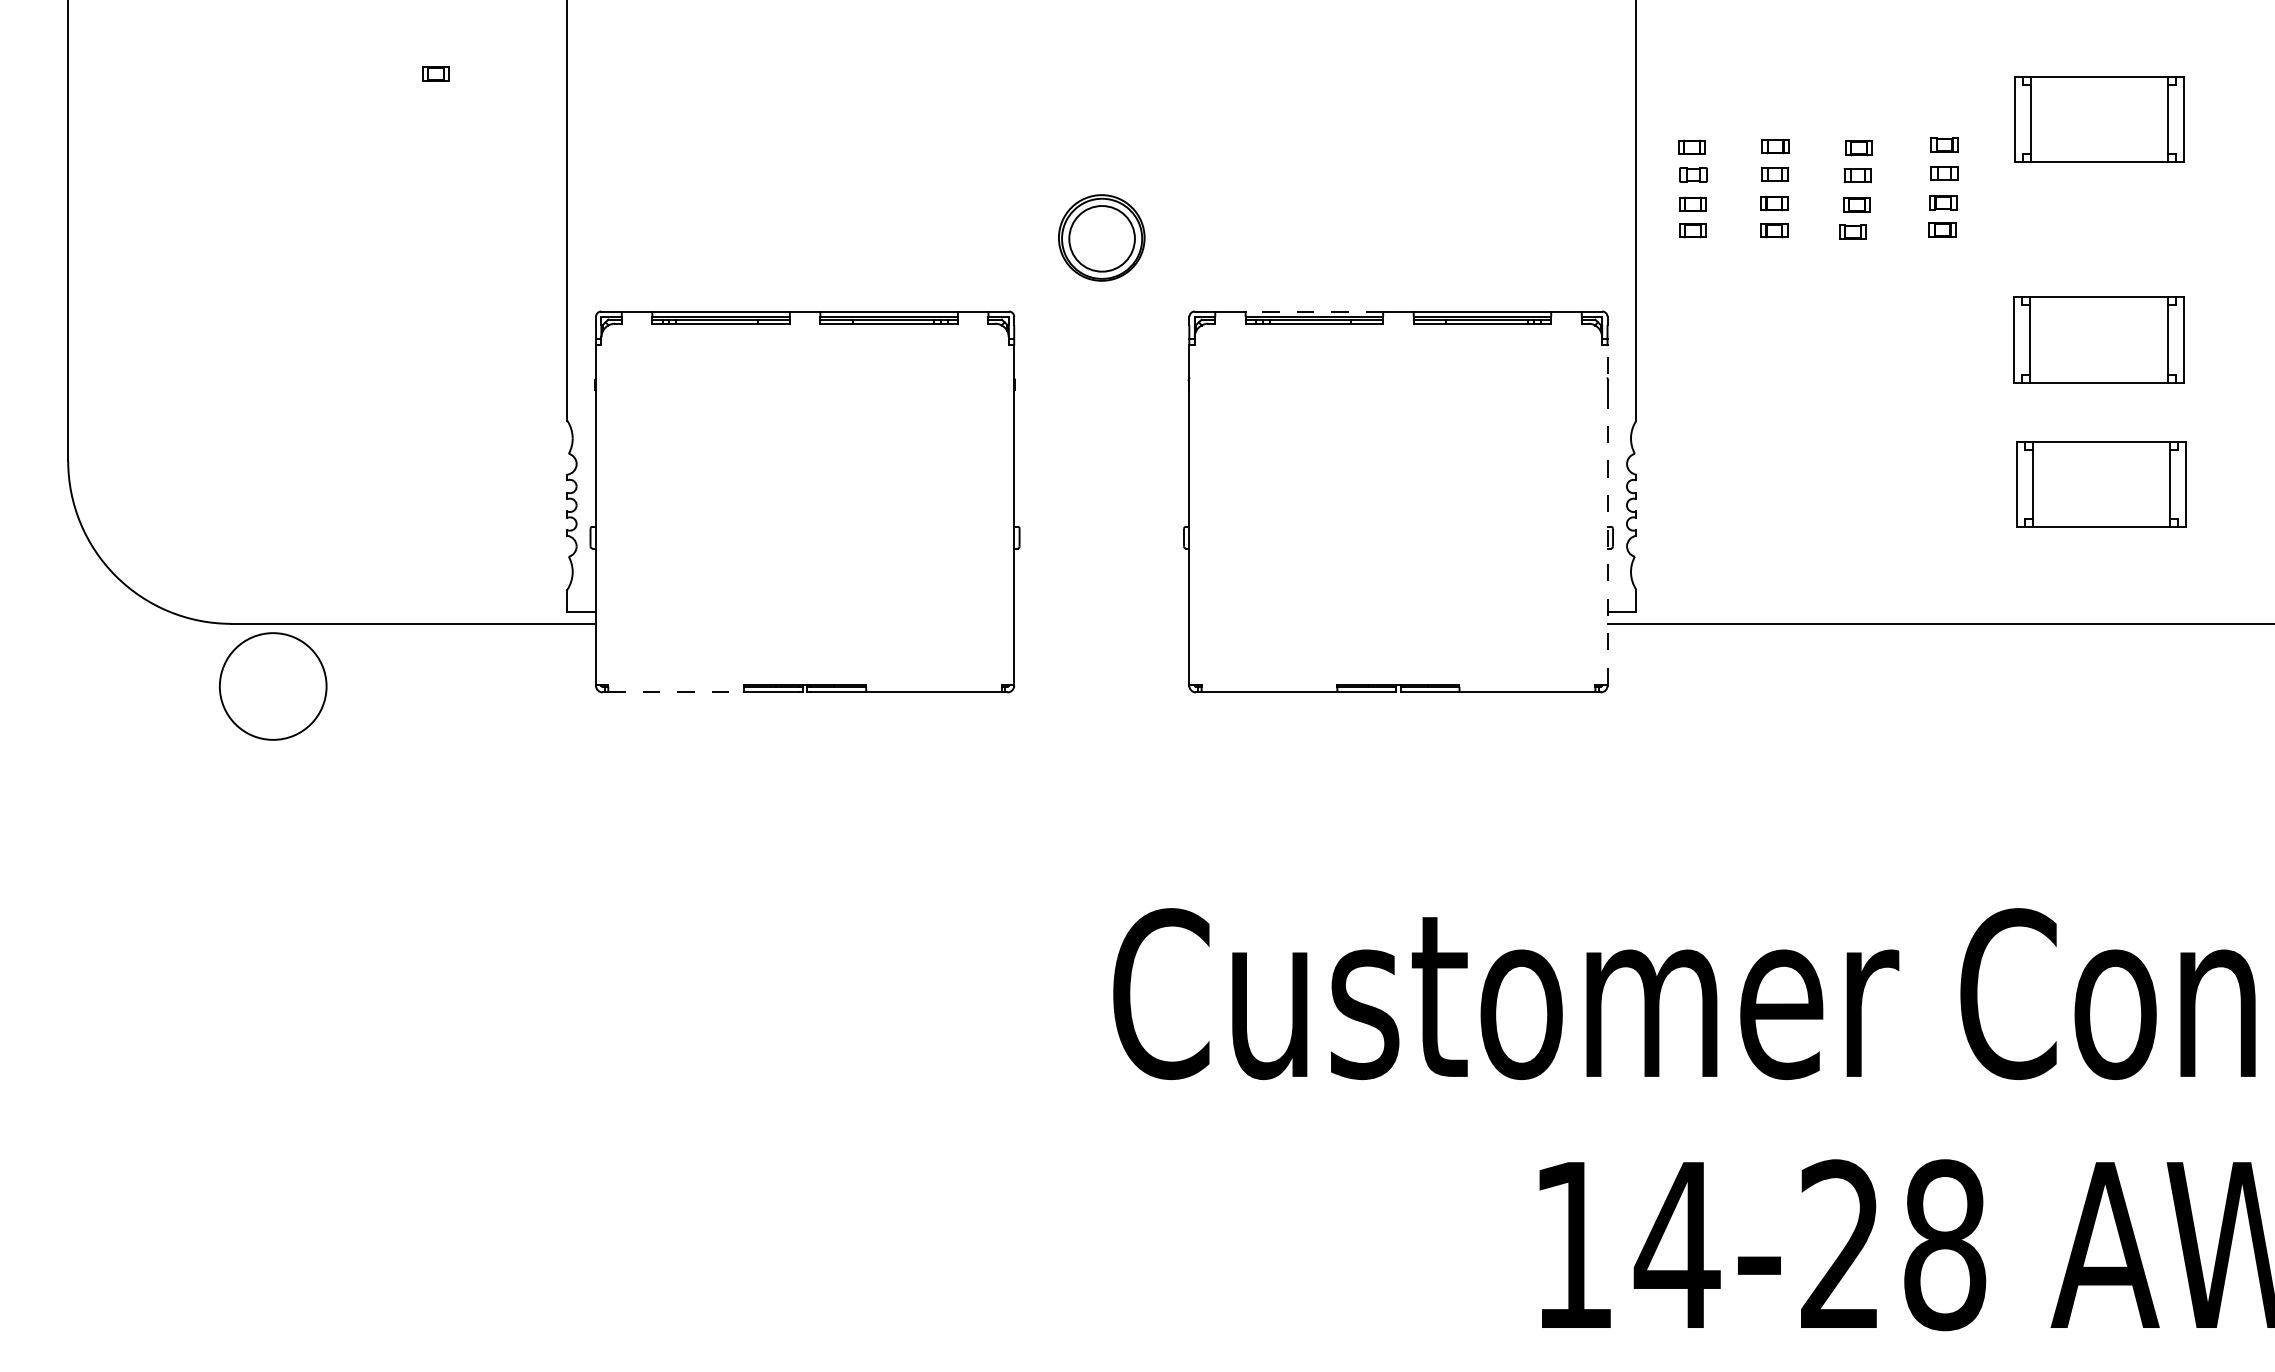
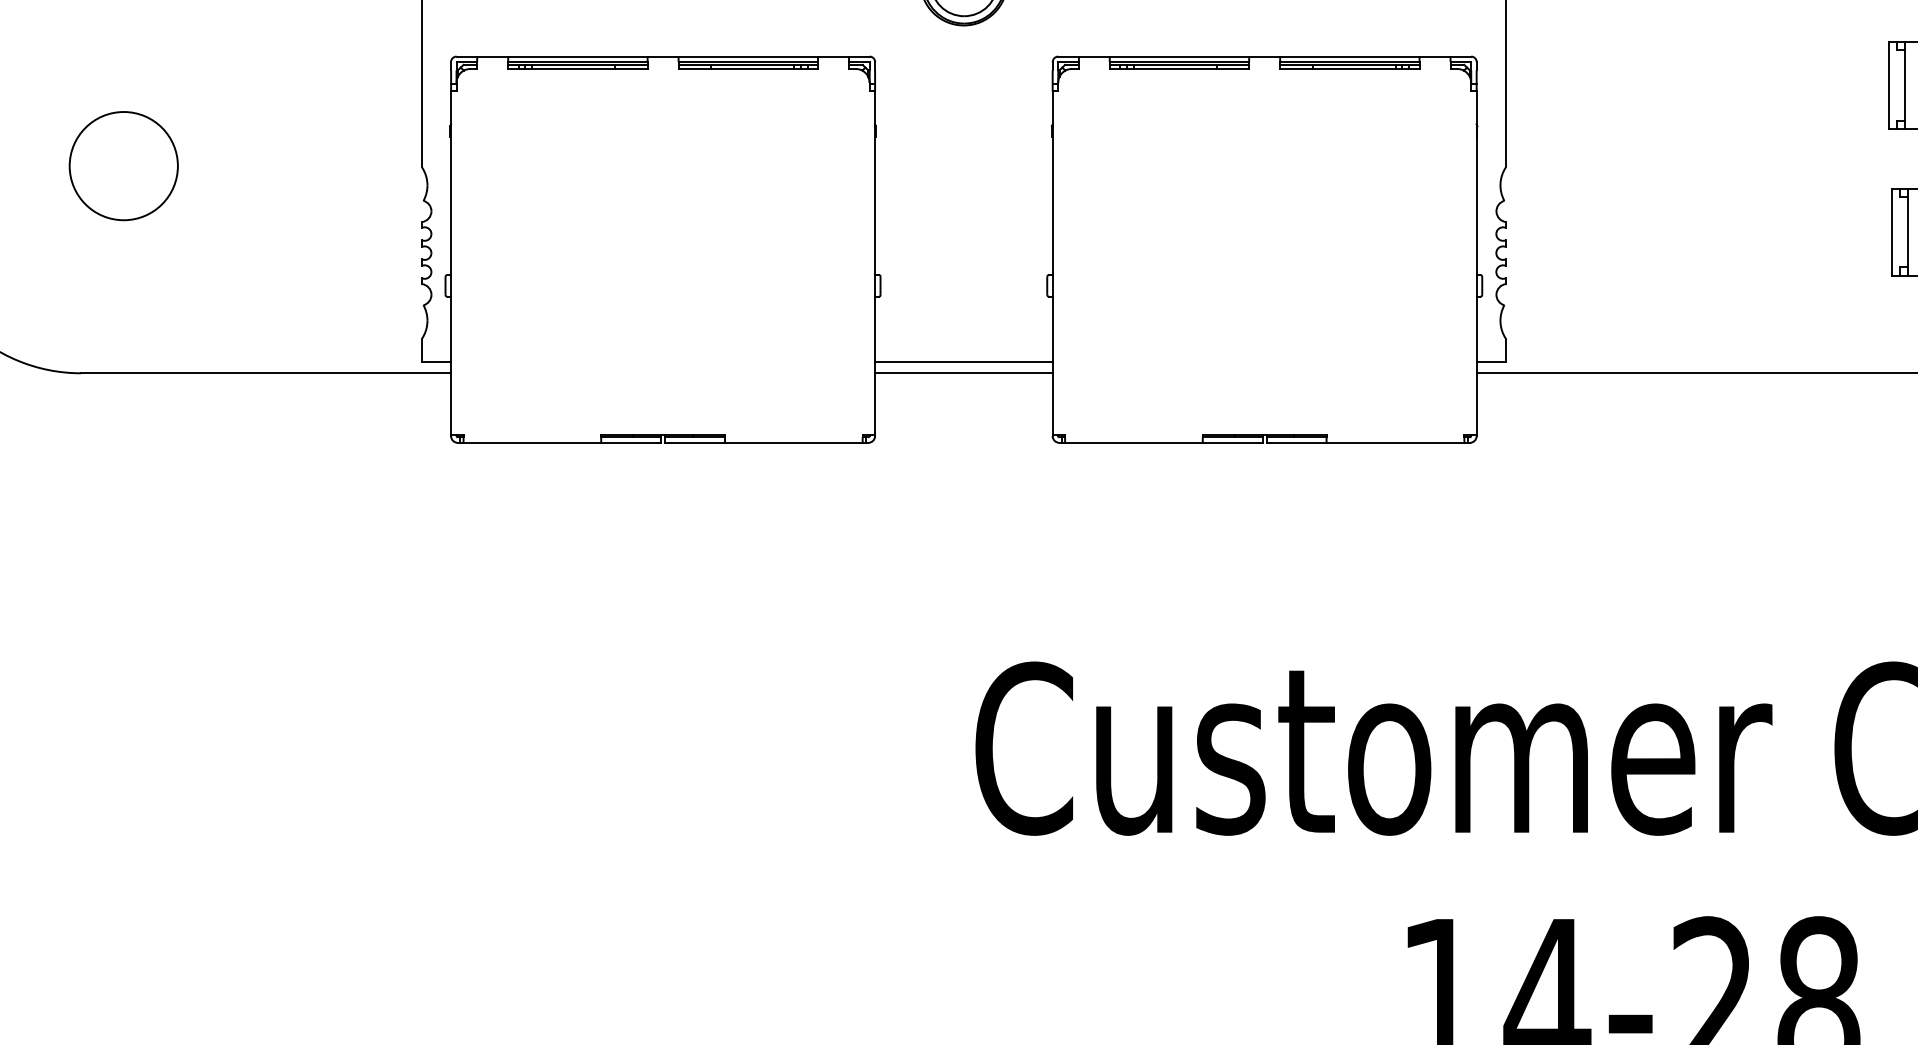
line: (1314, 311) -> (1179, 56), dashed -> solid
line: (1607, 515) -> (1476, 263), dashed -> solid
line: (1101, 612) -> (963, 361), added
line: (1101, 623) -> (963, 372), added
circle: (273, 686) -> (124, 166), moved
line: (676, 692) -> (532, 442), dashed -> solid

